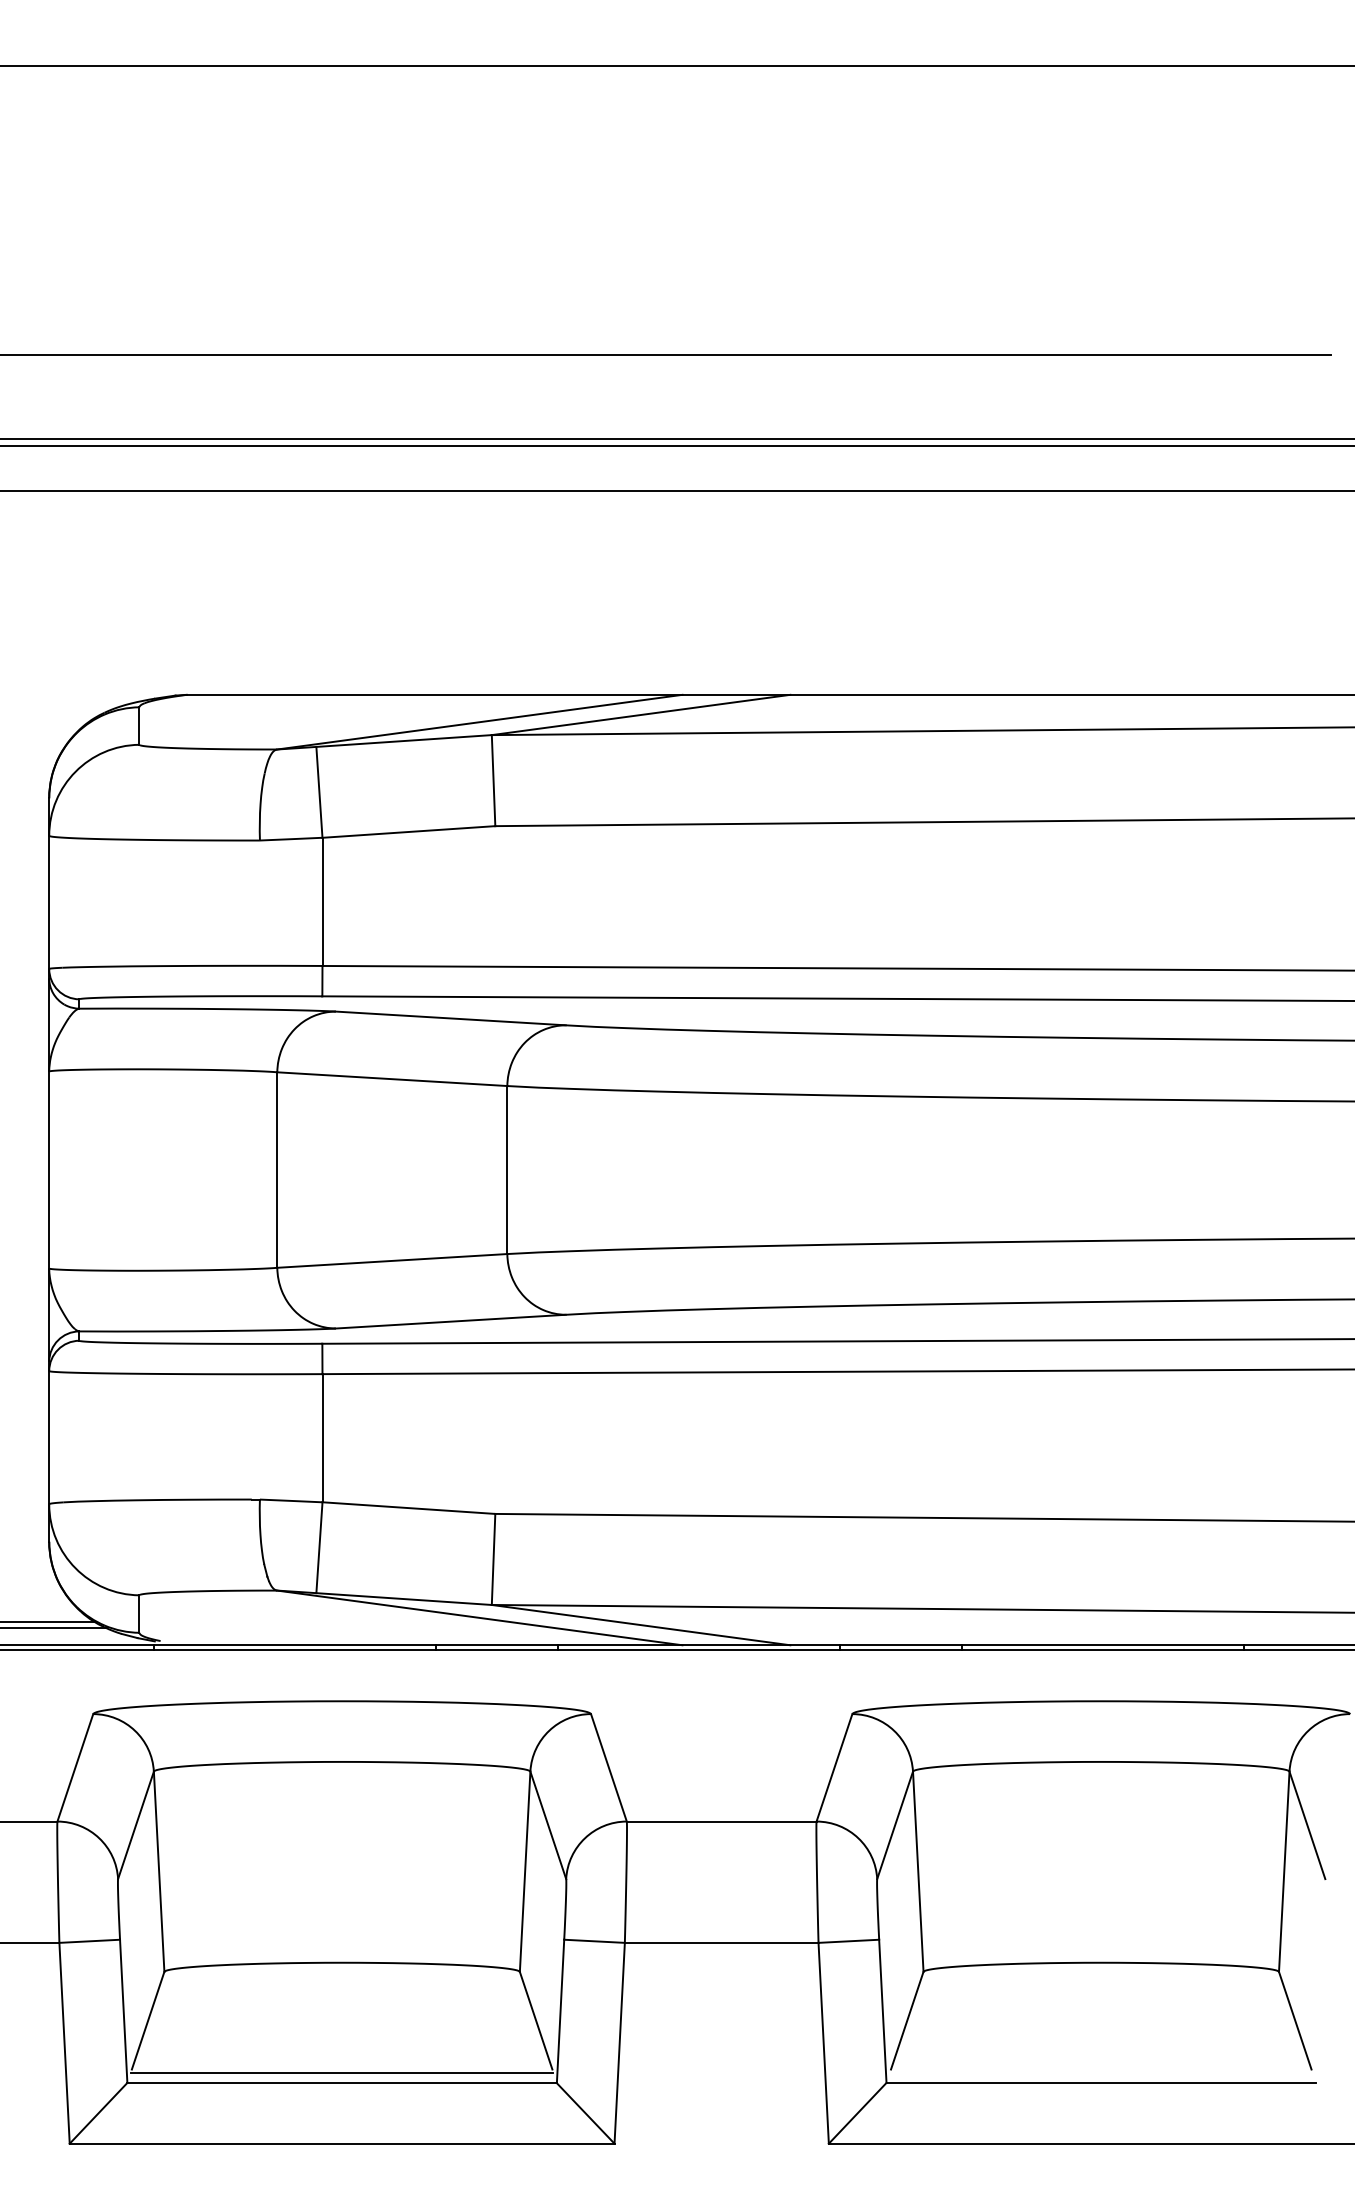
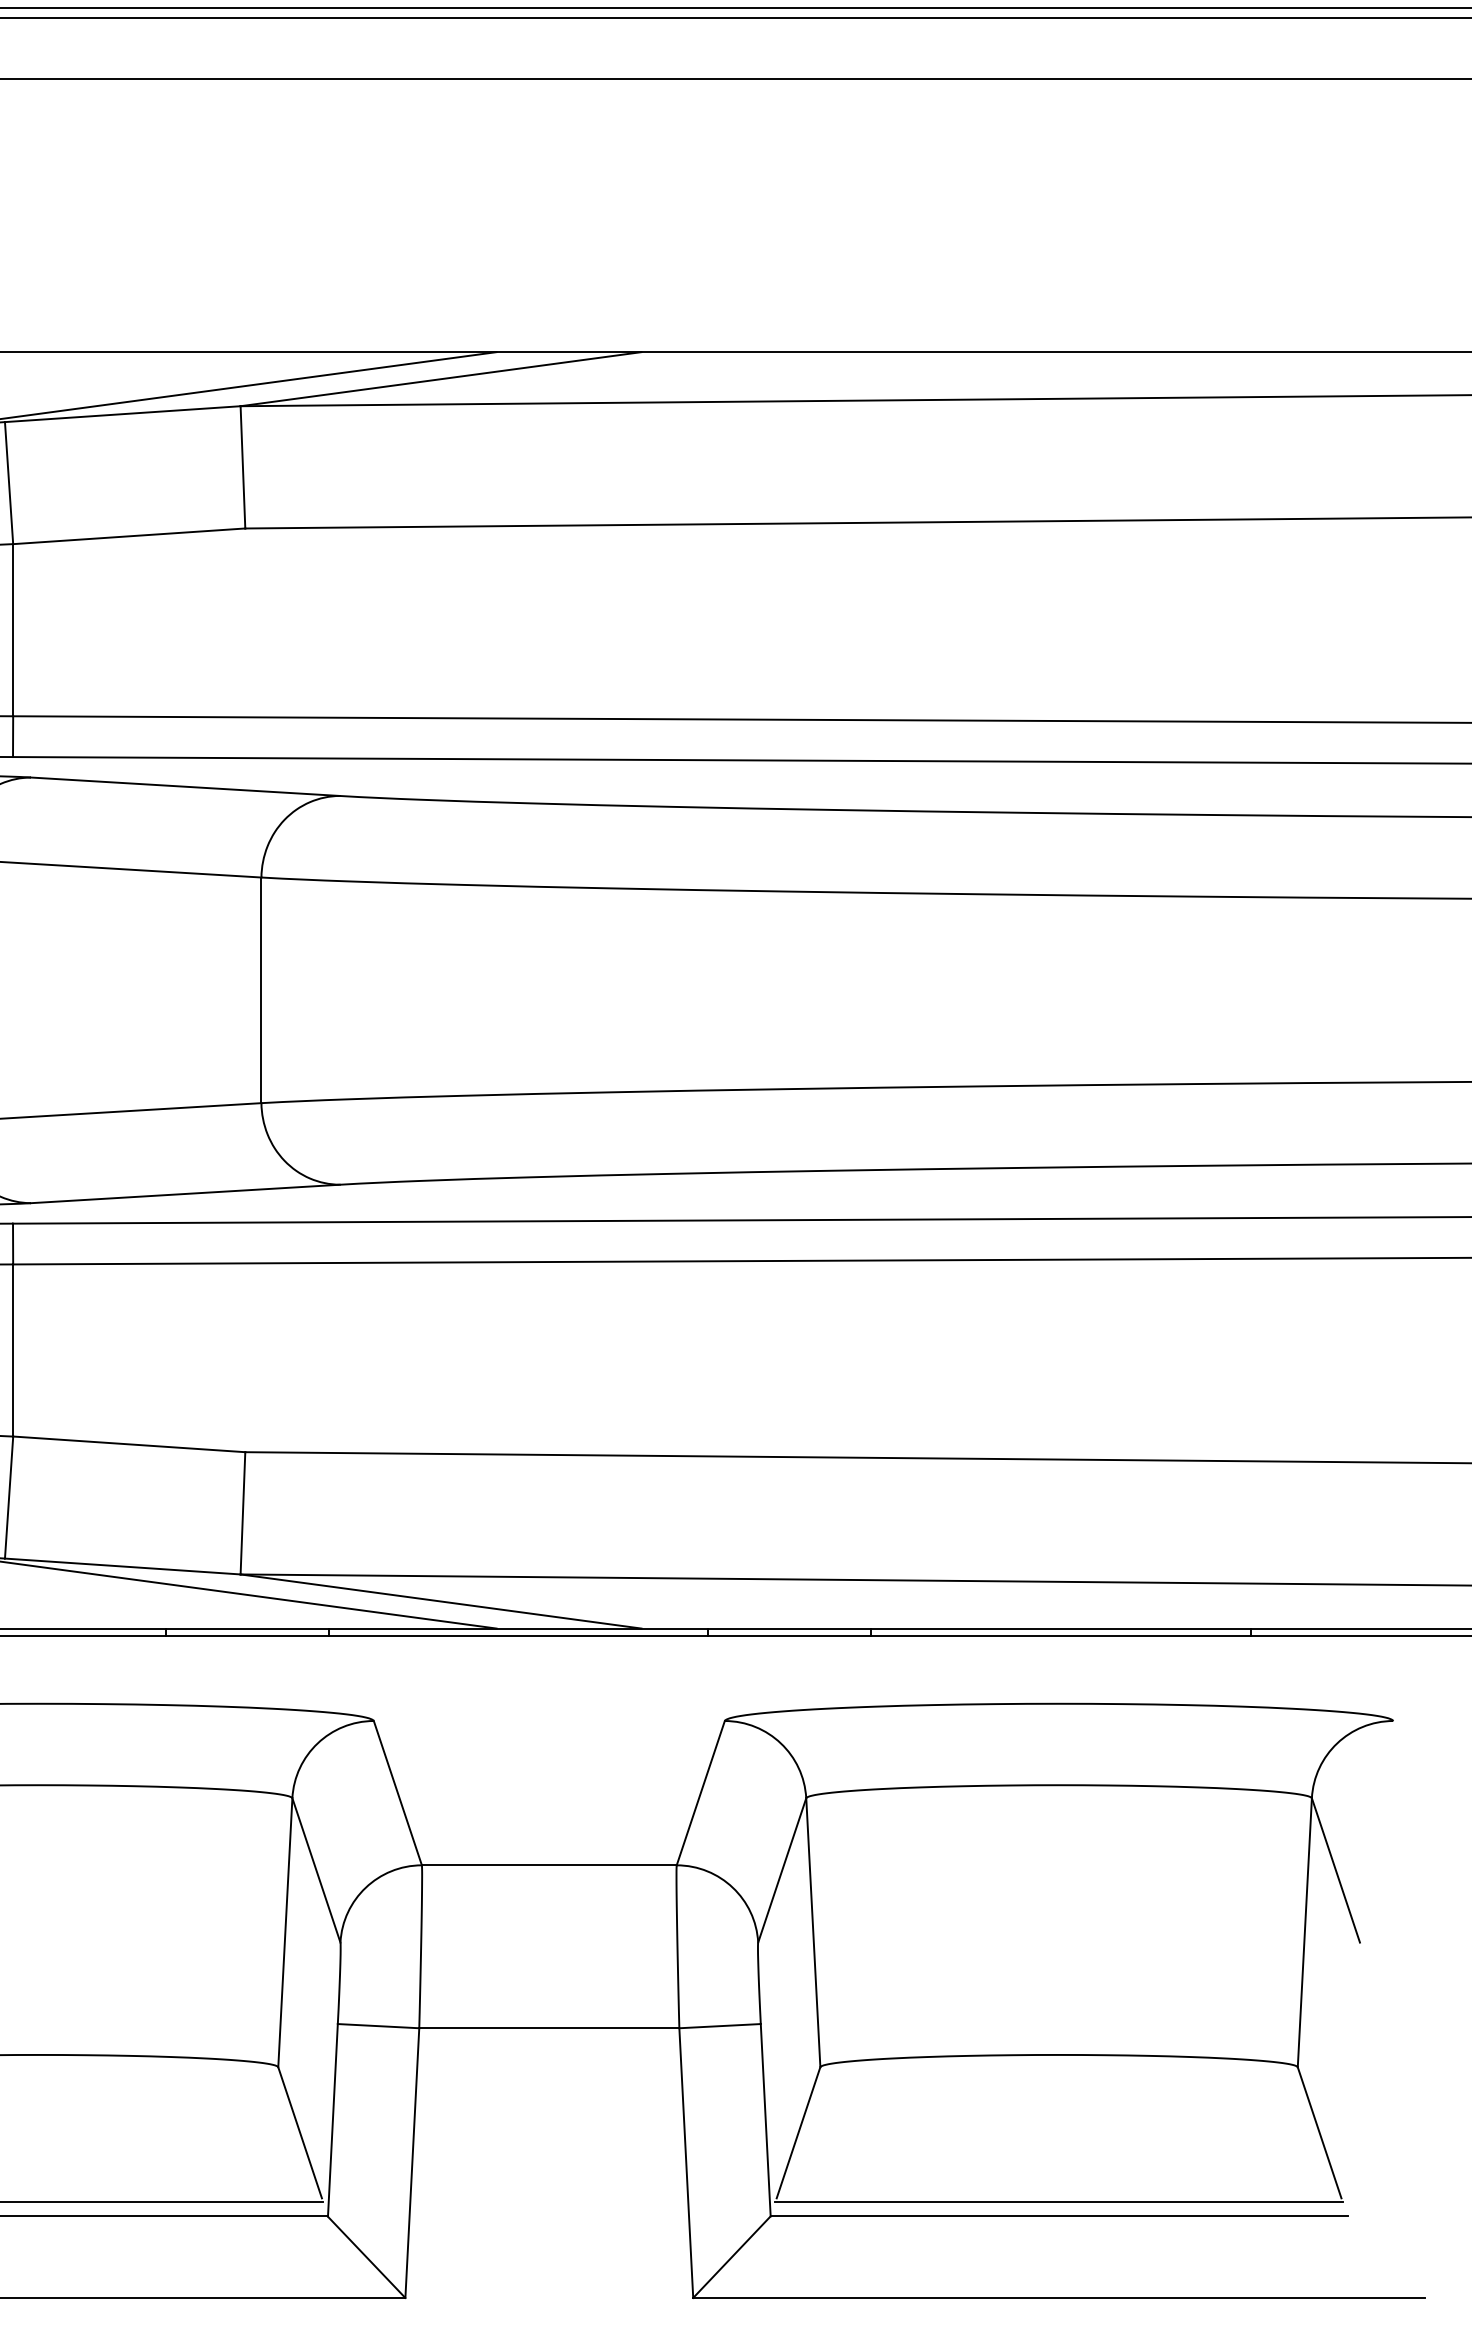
line: (1101, 2072) -> (1059, 2202), added

